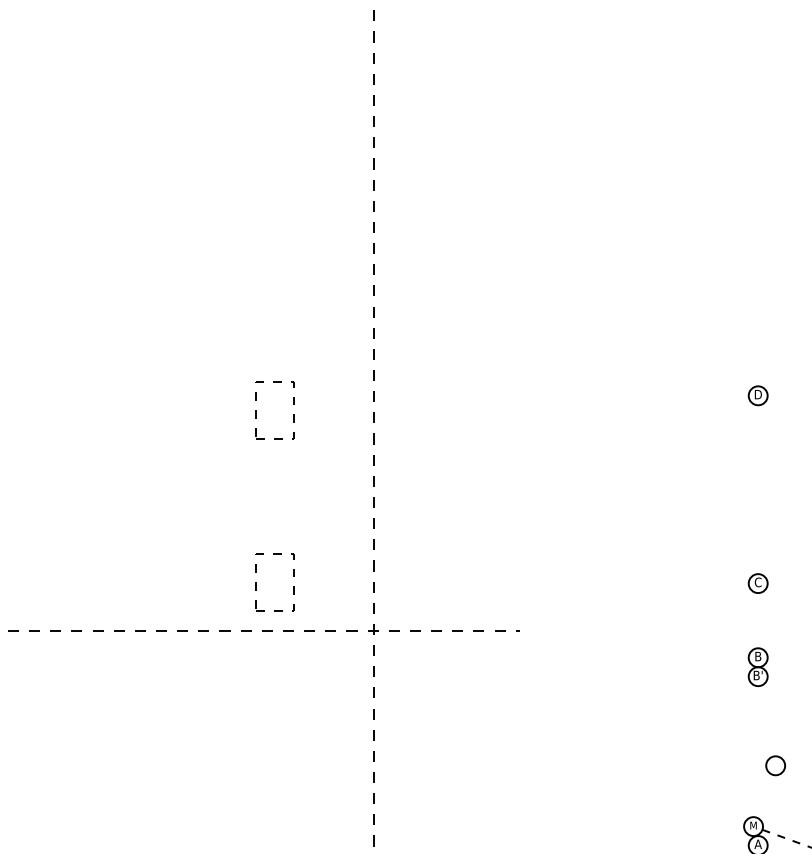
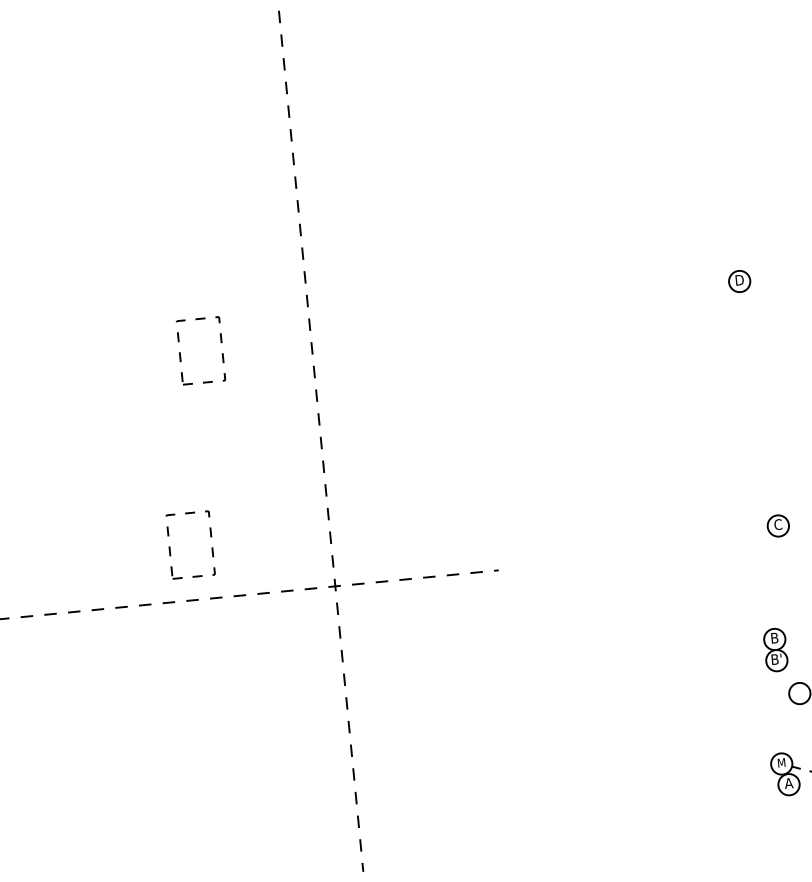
part: (256, 582) -> (169, 547), moved
part: (757, 583) -> (777, 525), moved
part: (757, 666) -> (774, 649), moved

